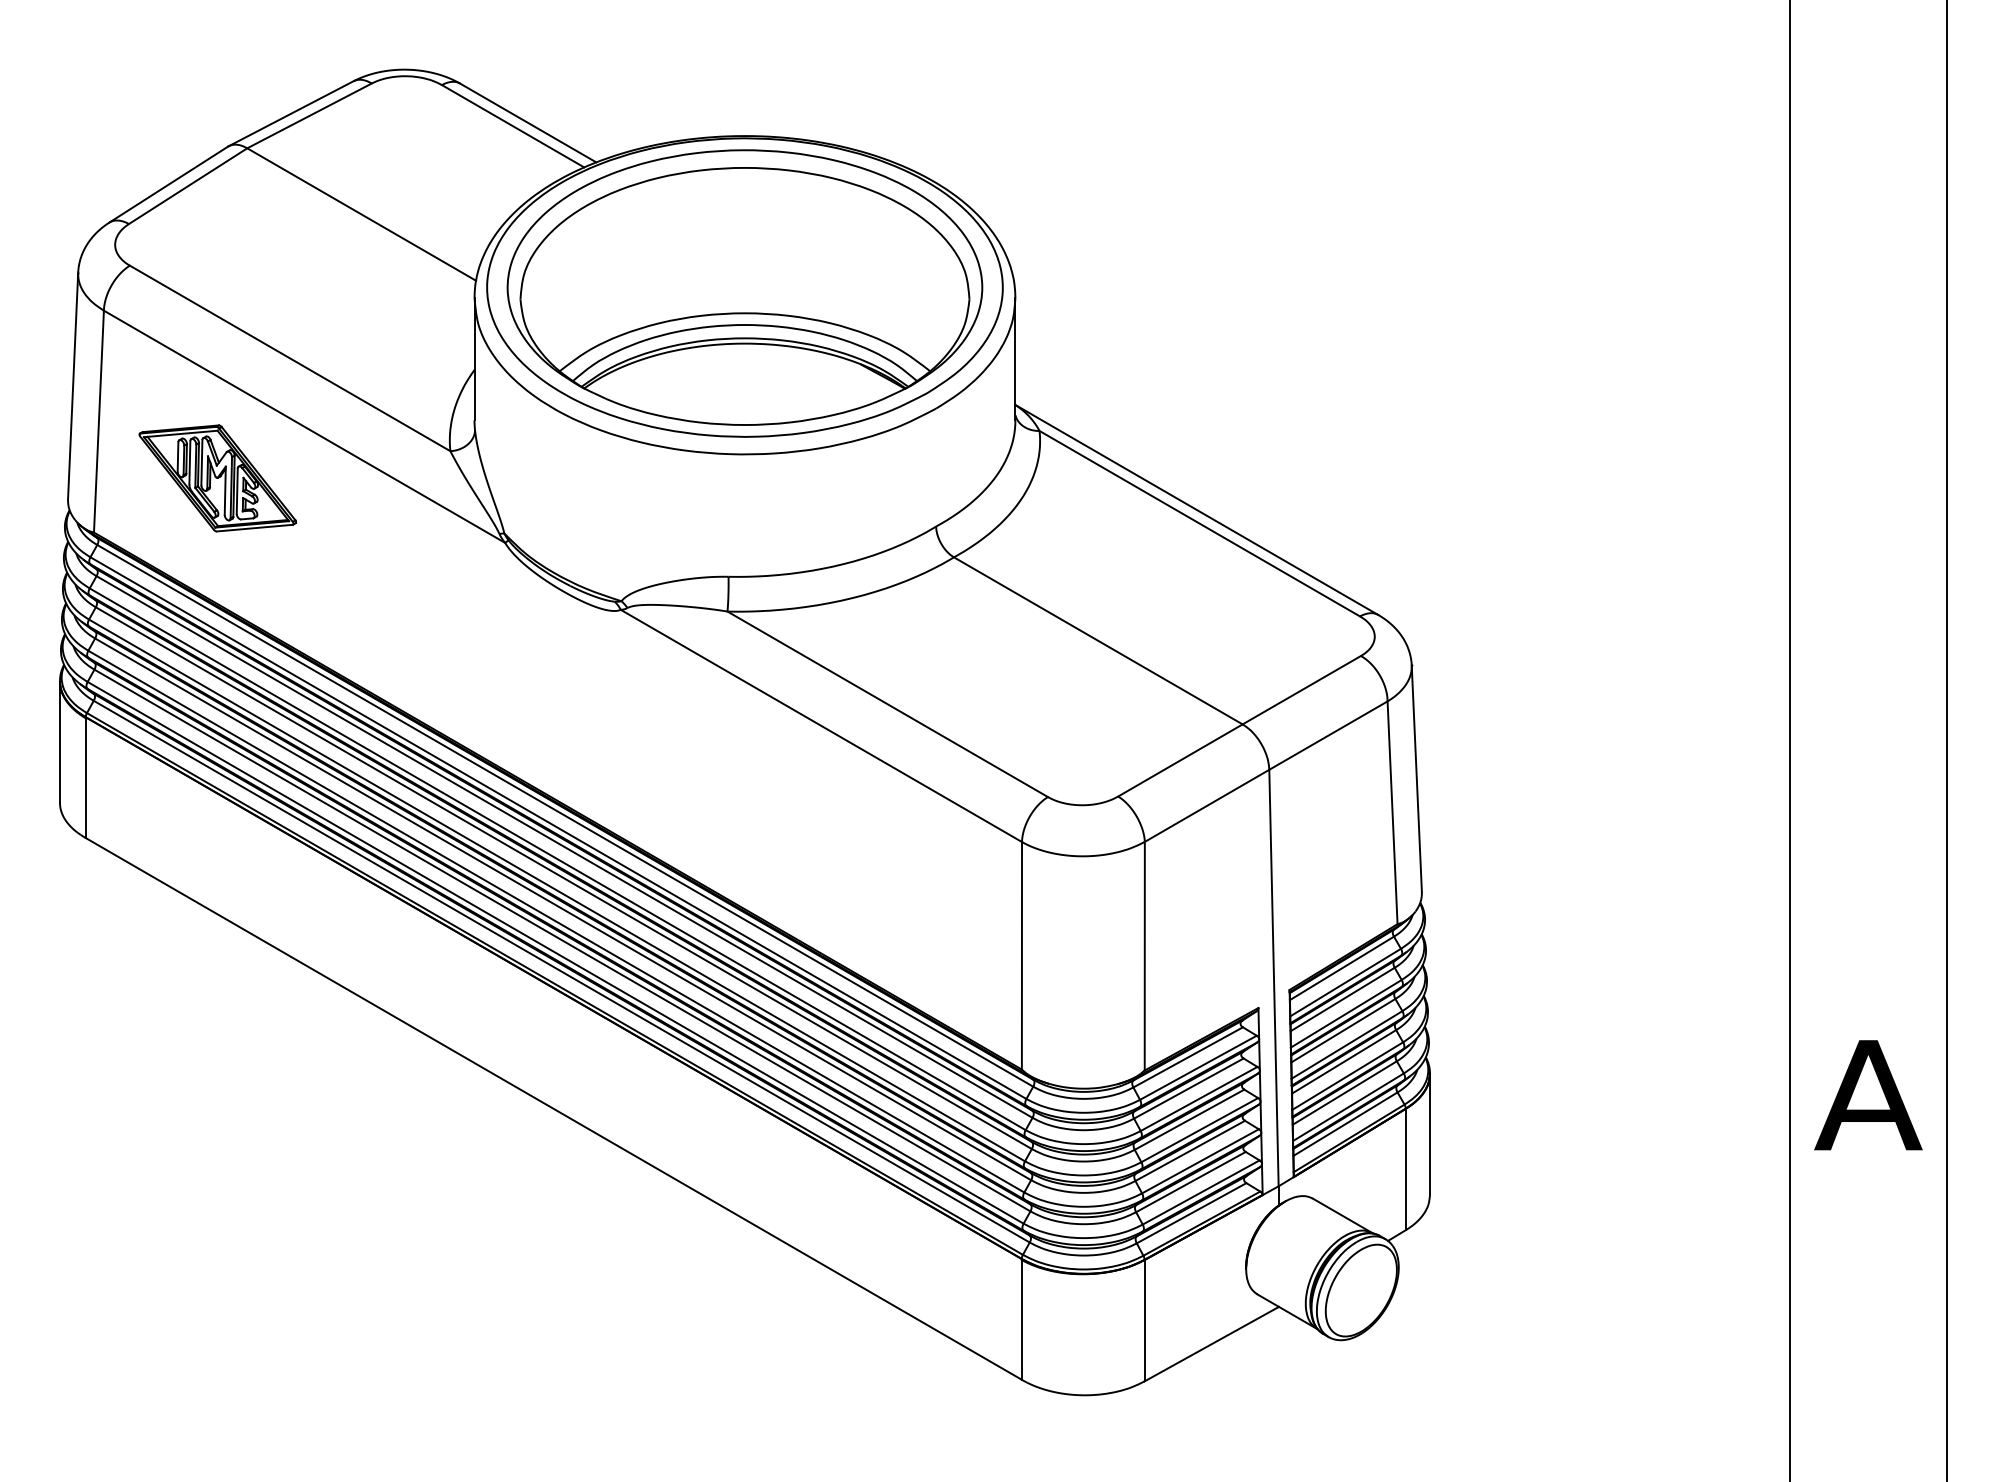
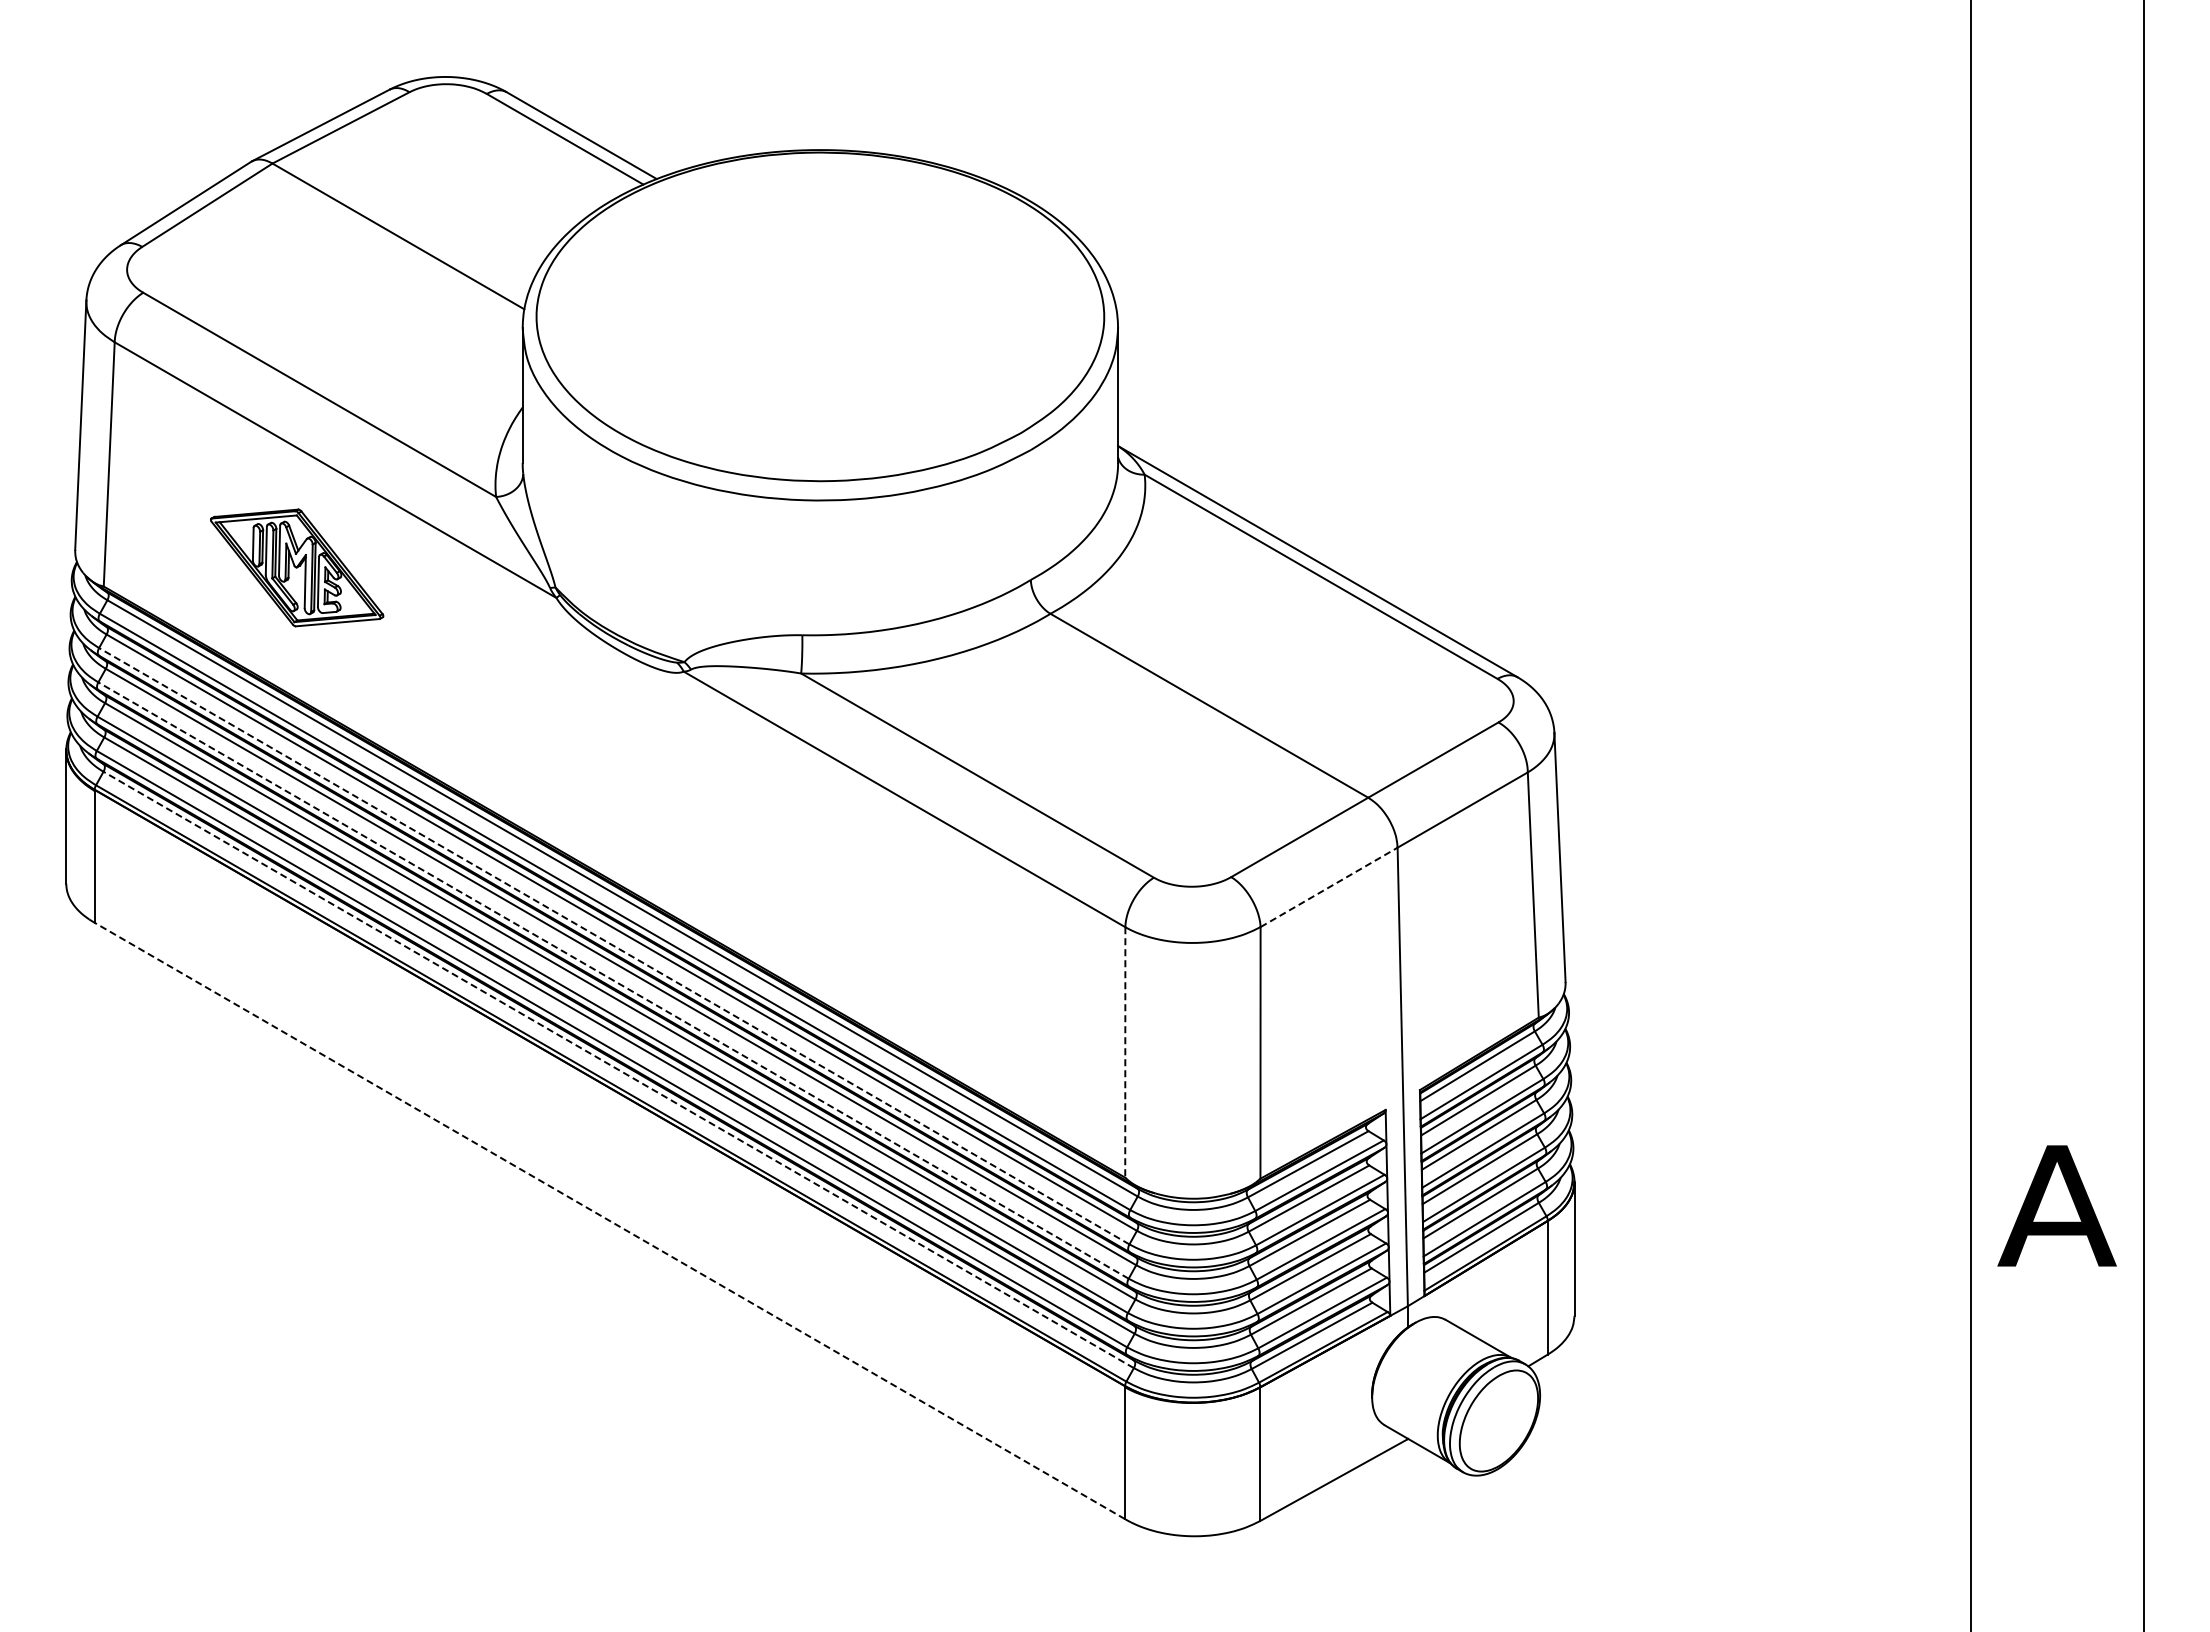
part: (745, 287) -> (820, 316), removed
part: (218, 478) -> (297, 567), moved
line: (1207, 805) -> (1329, 887), solid -> dashed
line: (557, 858) -> (613, 945), solid -> dashed
line: (557, 890) -> (613, 980), solid -> dashed
line: (1022, 955) -> (1125, 1052), solid -> dashed
line: (561, 971) -> (618, 1069), solid -> dashed
line: (553, 1108) -> (609, 1220), solid -> dashed

